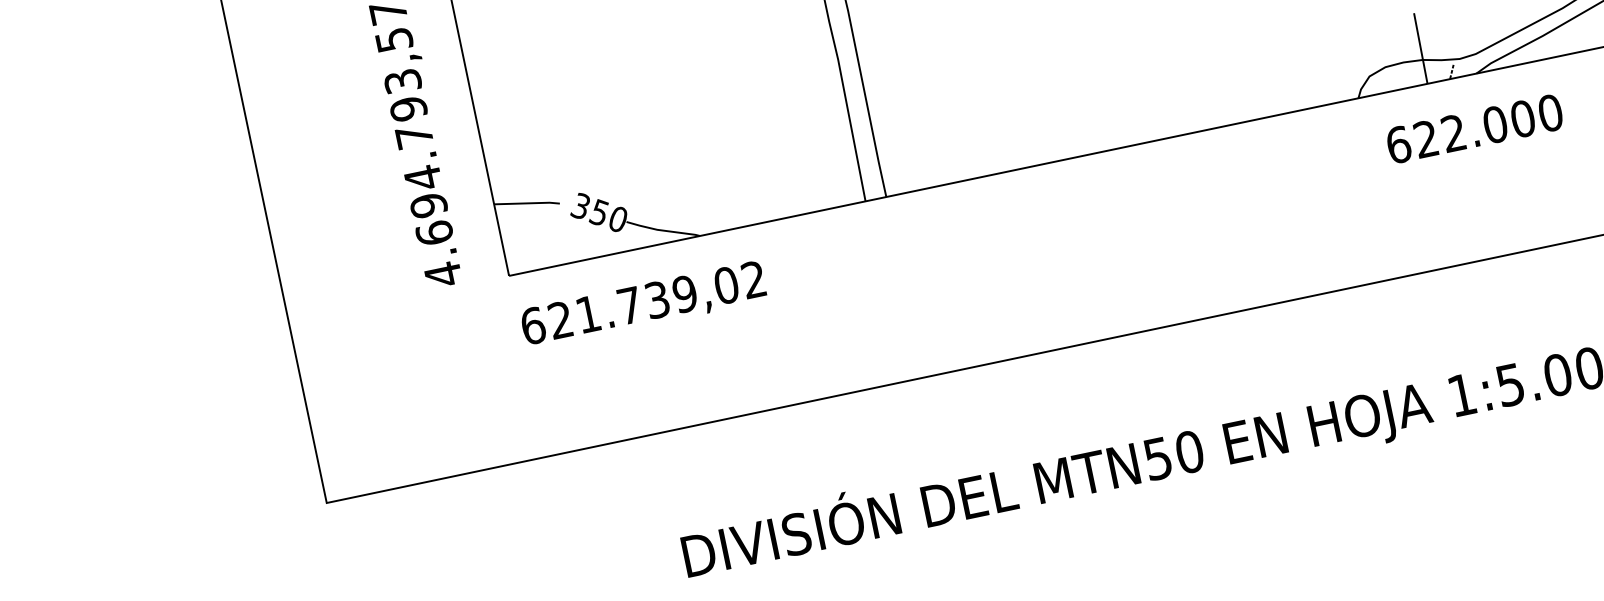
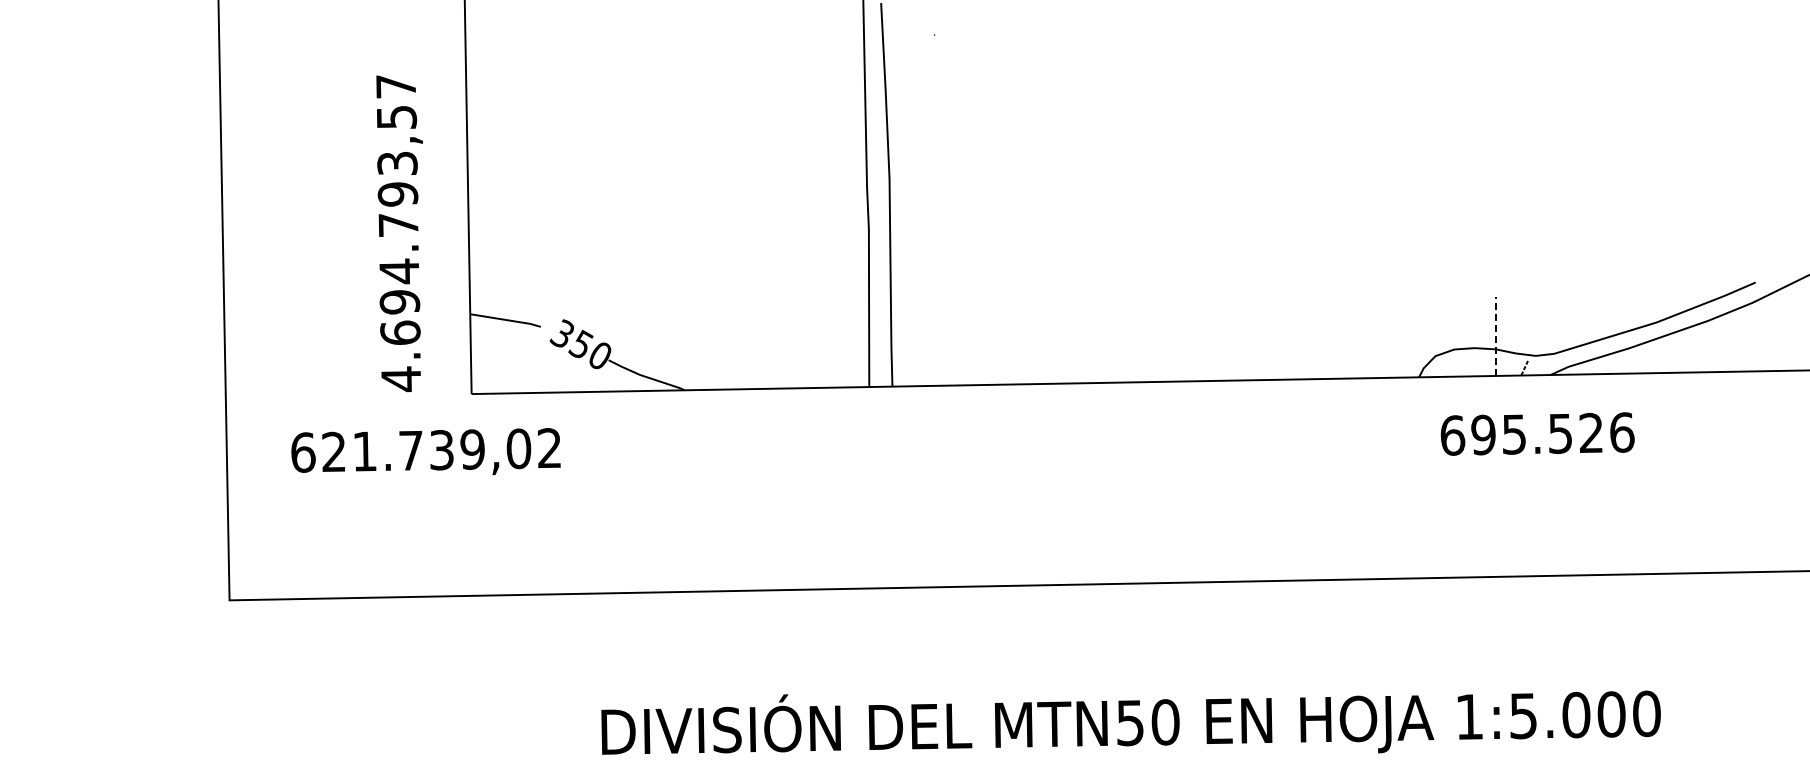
line: (1421, 48) -> (1496, 336), solid -> dashed
text: (1488, 125) -> (1552, 433), 622.000 -> 695.526
text: (642, 303) -> (425, 451), moved

